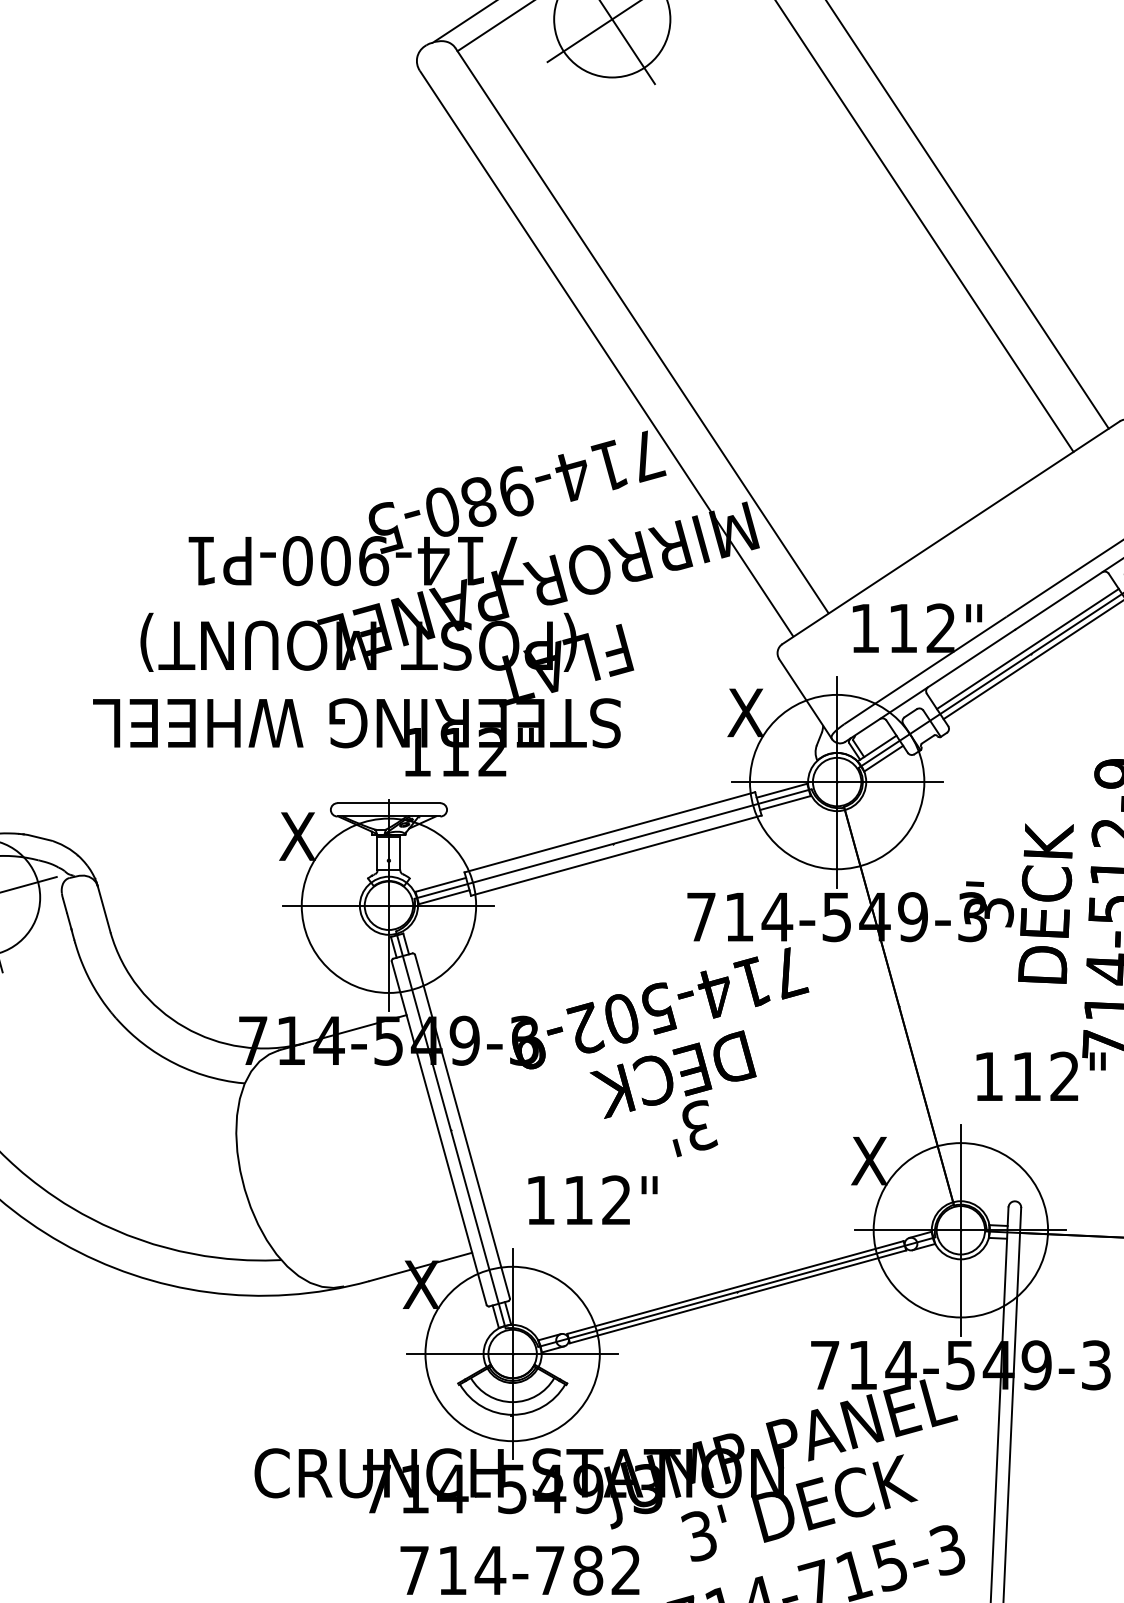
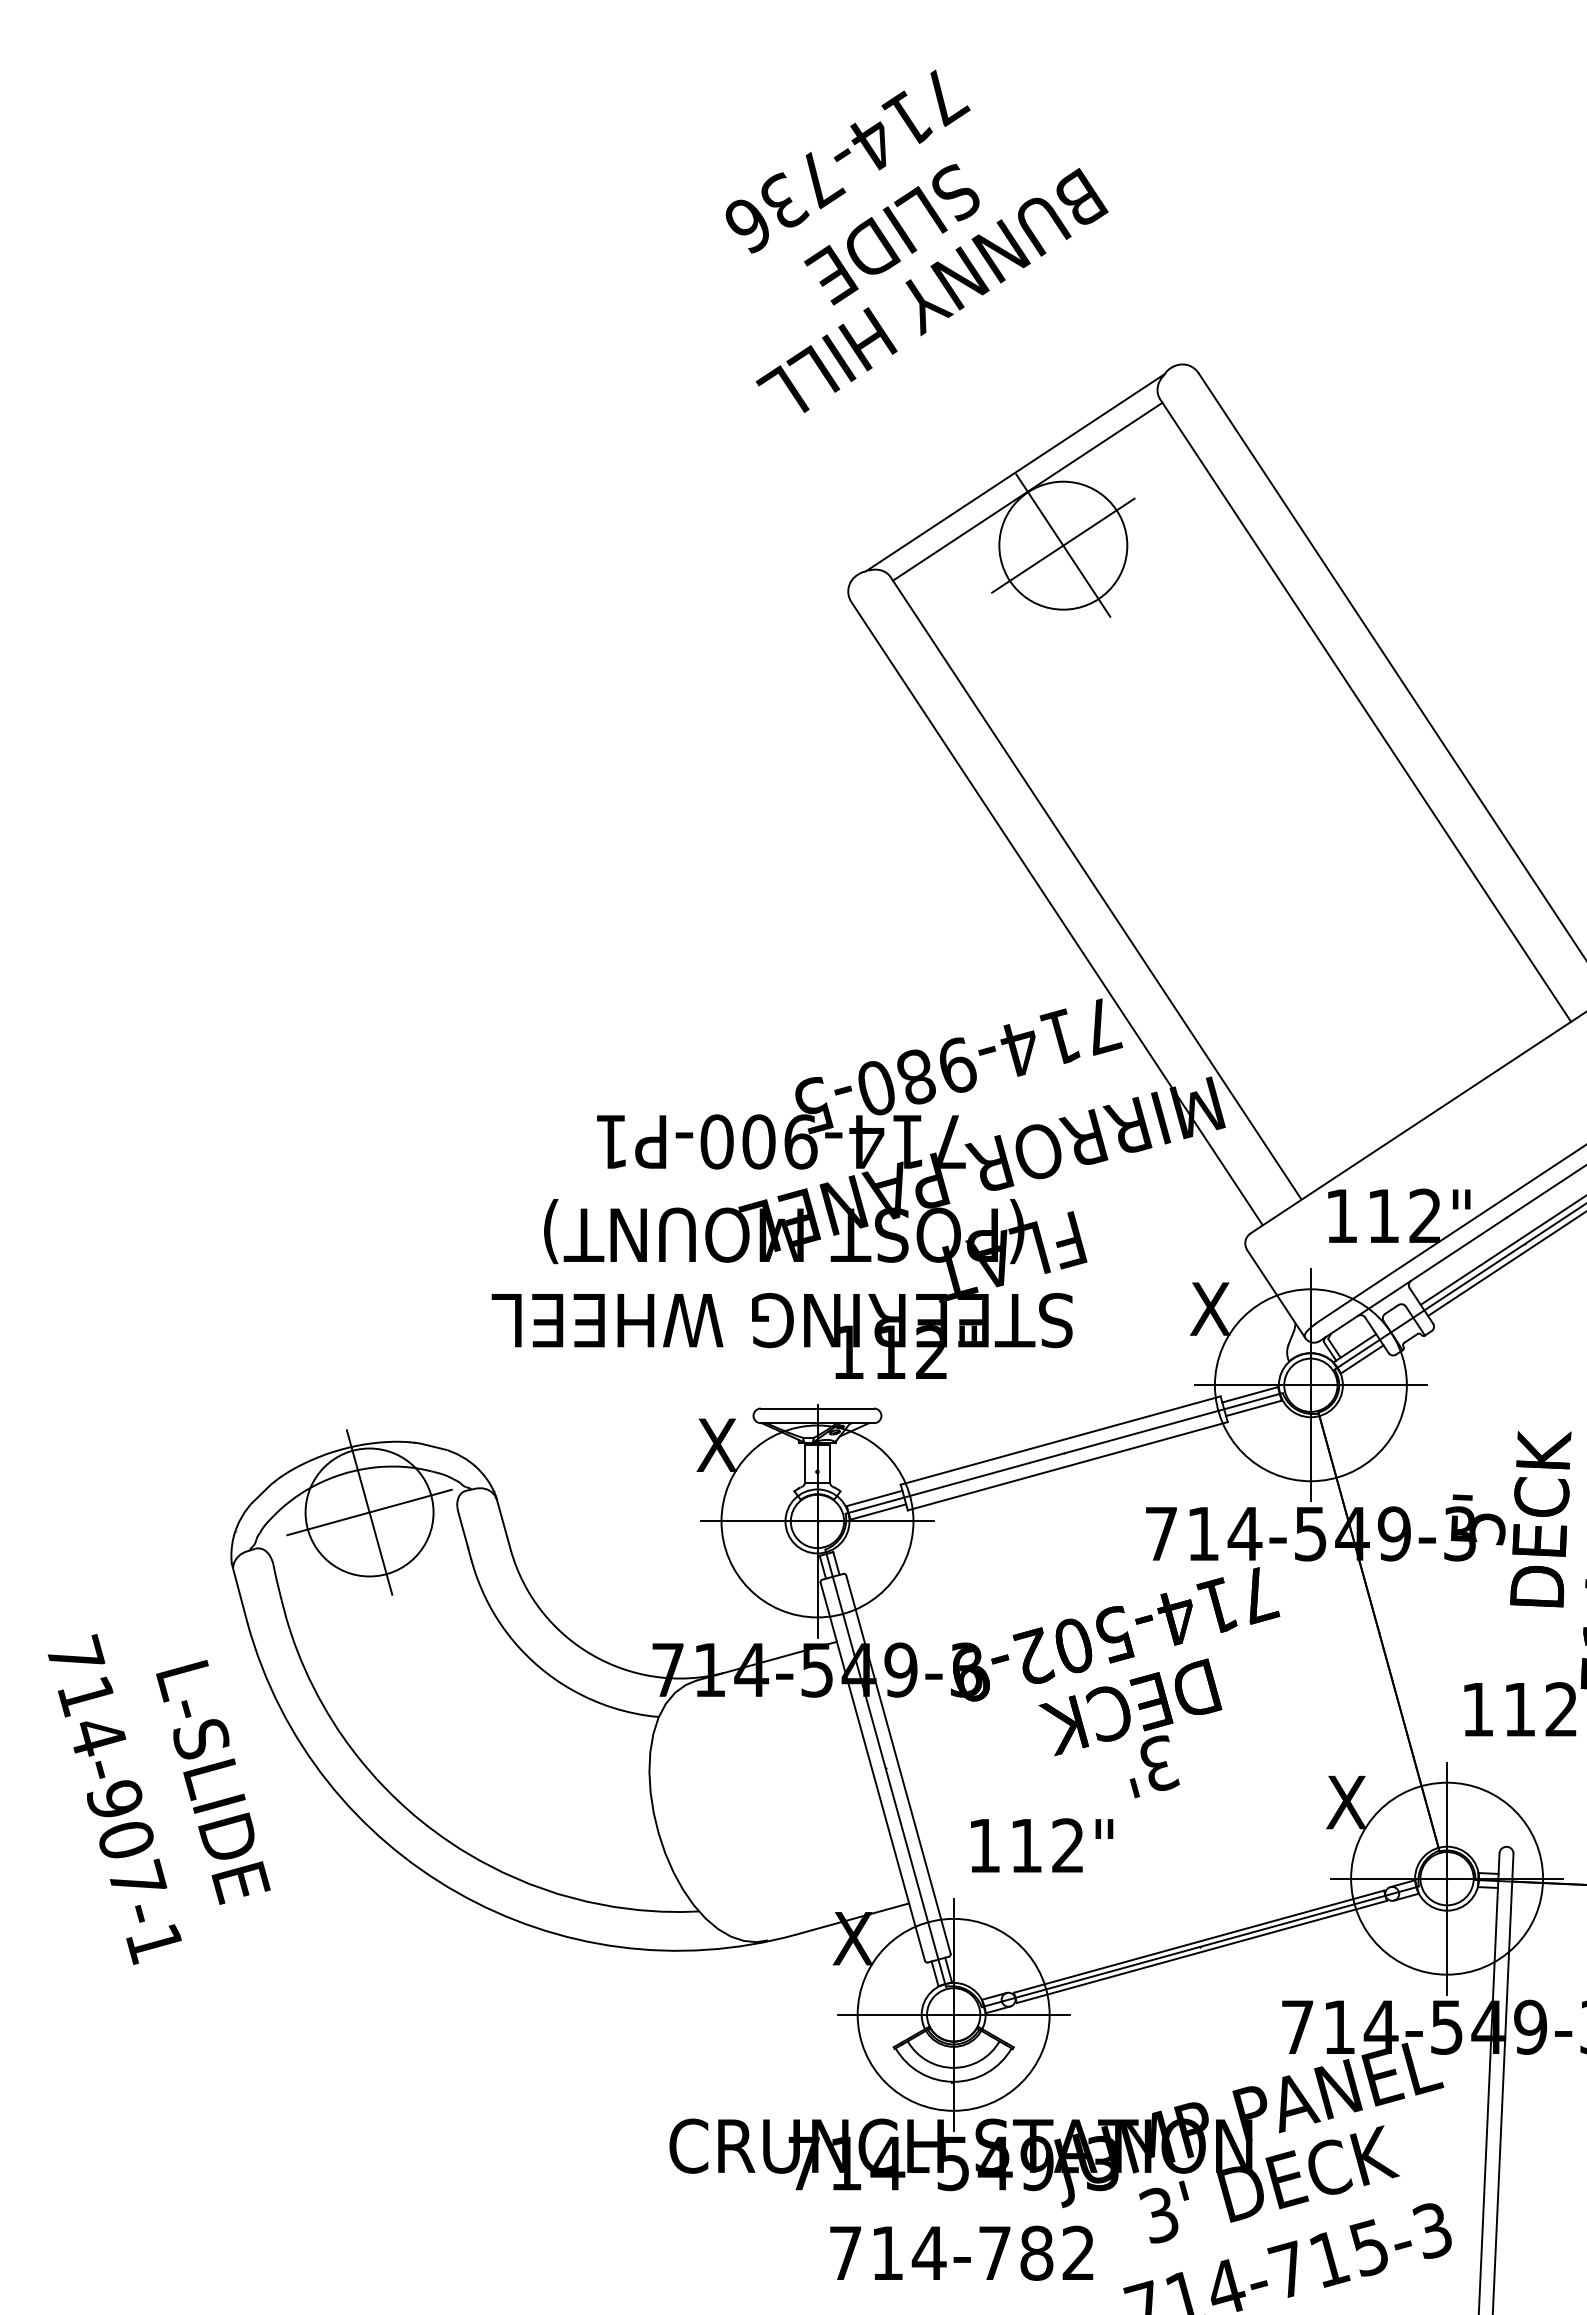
text: (988, 912) -> (1477, 1528), 3' -> 5'

